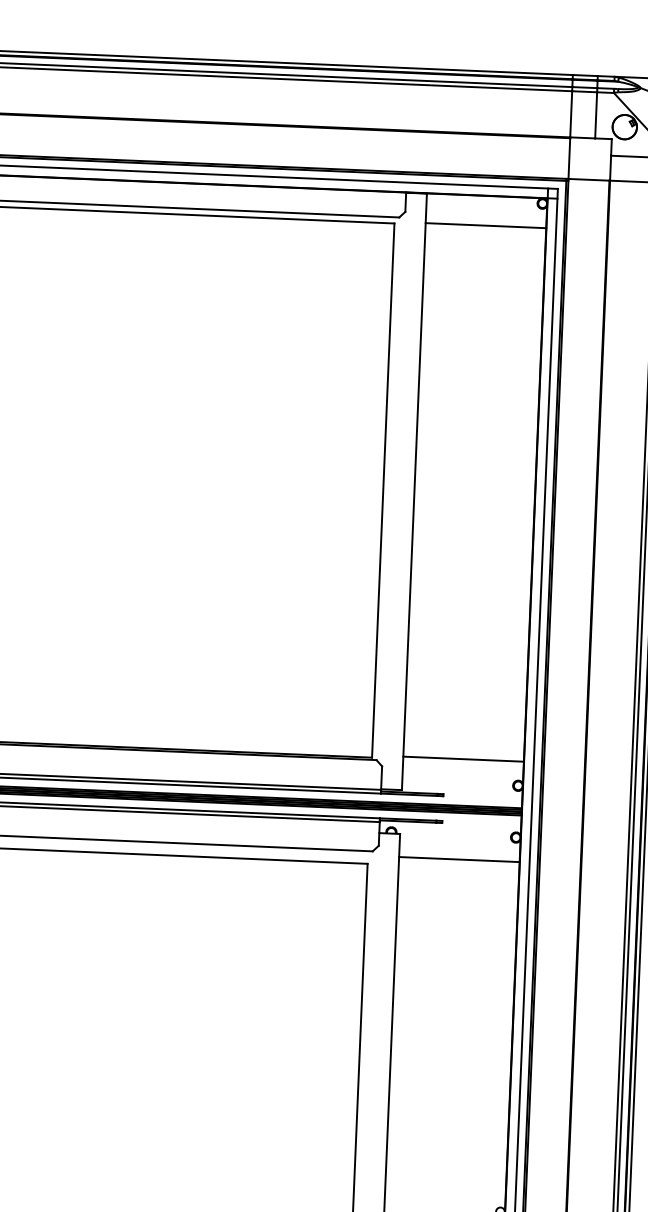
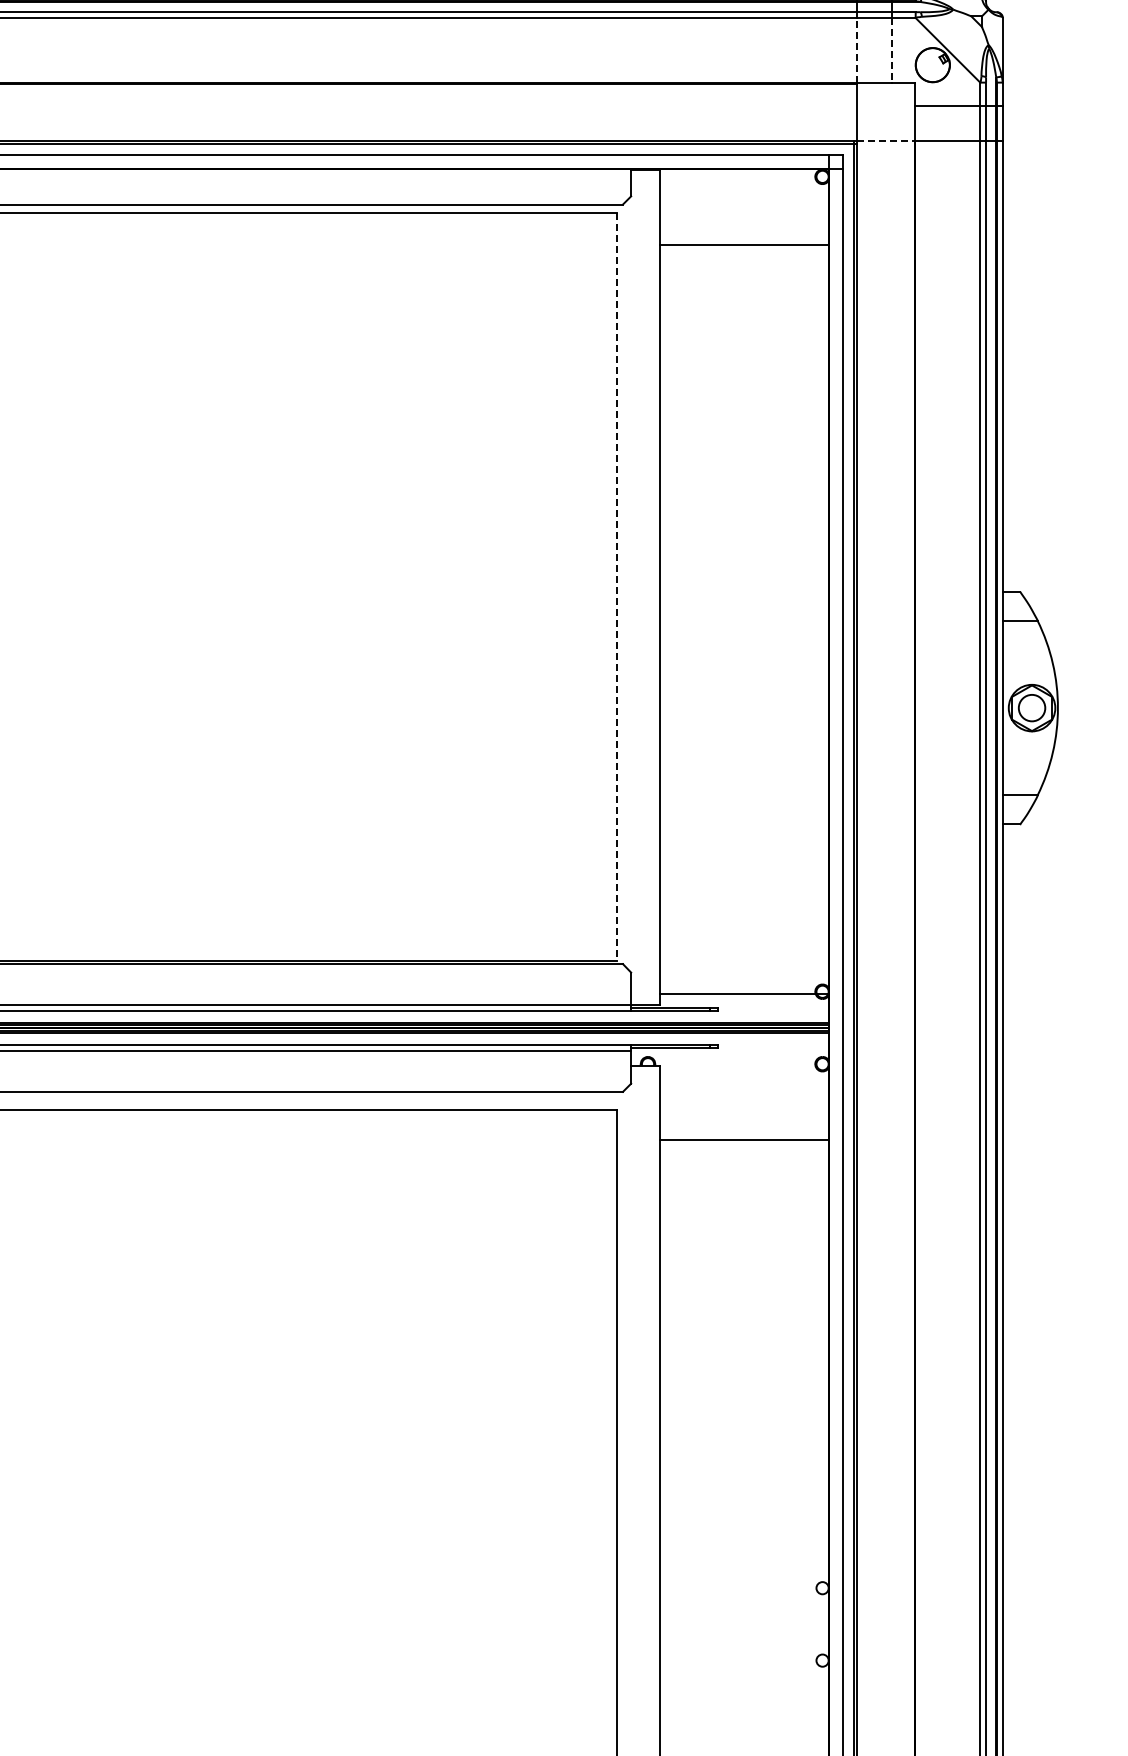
line: (571, 113) -> (857, 49), solid -> dashed
line: (596, 115) -> (892, 50), solid -> dashed
line: (588, 179) -> (885, 140), solid -> dashed
line: (485, 225) -> (744, 244), moved
line: (383, 490) -> (616, 587), solid -> dashed
line: (463, 759) -> (744, 993), moved
line: (459, 859) -> (744, 1140), moved

